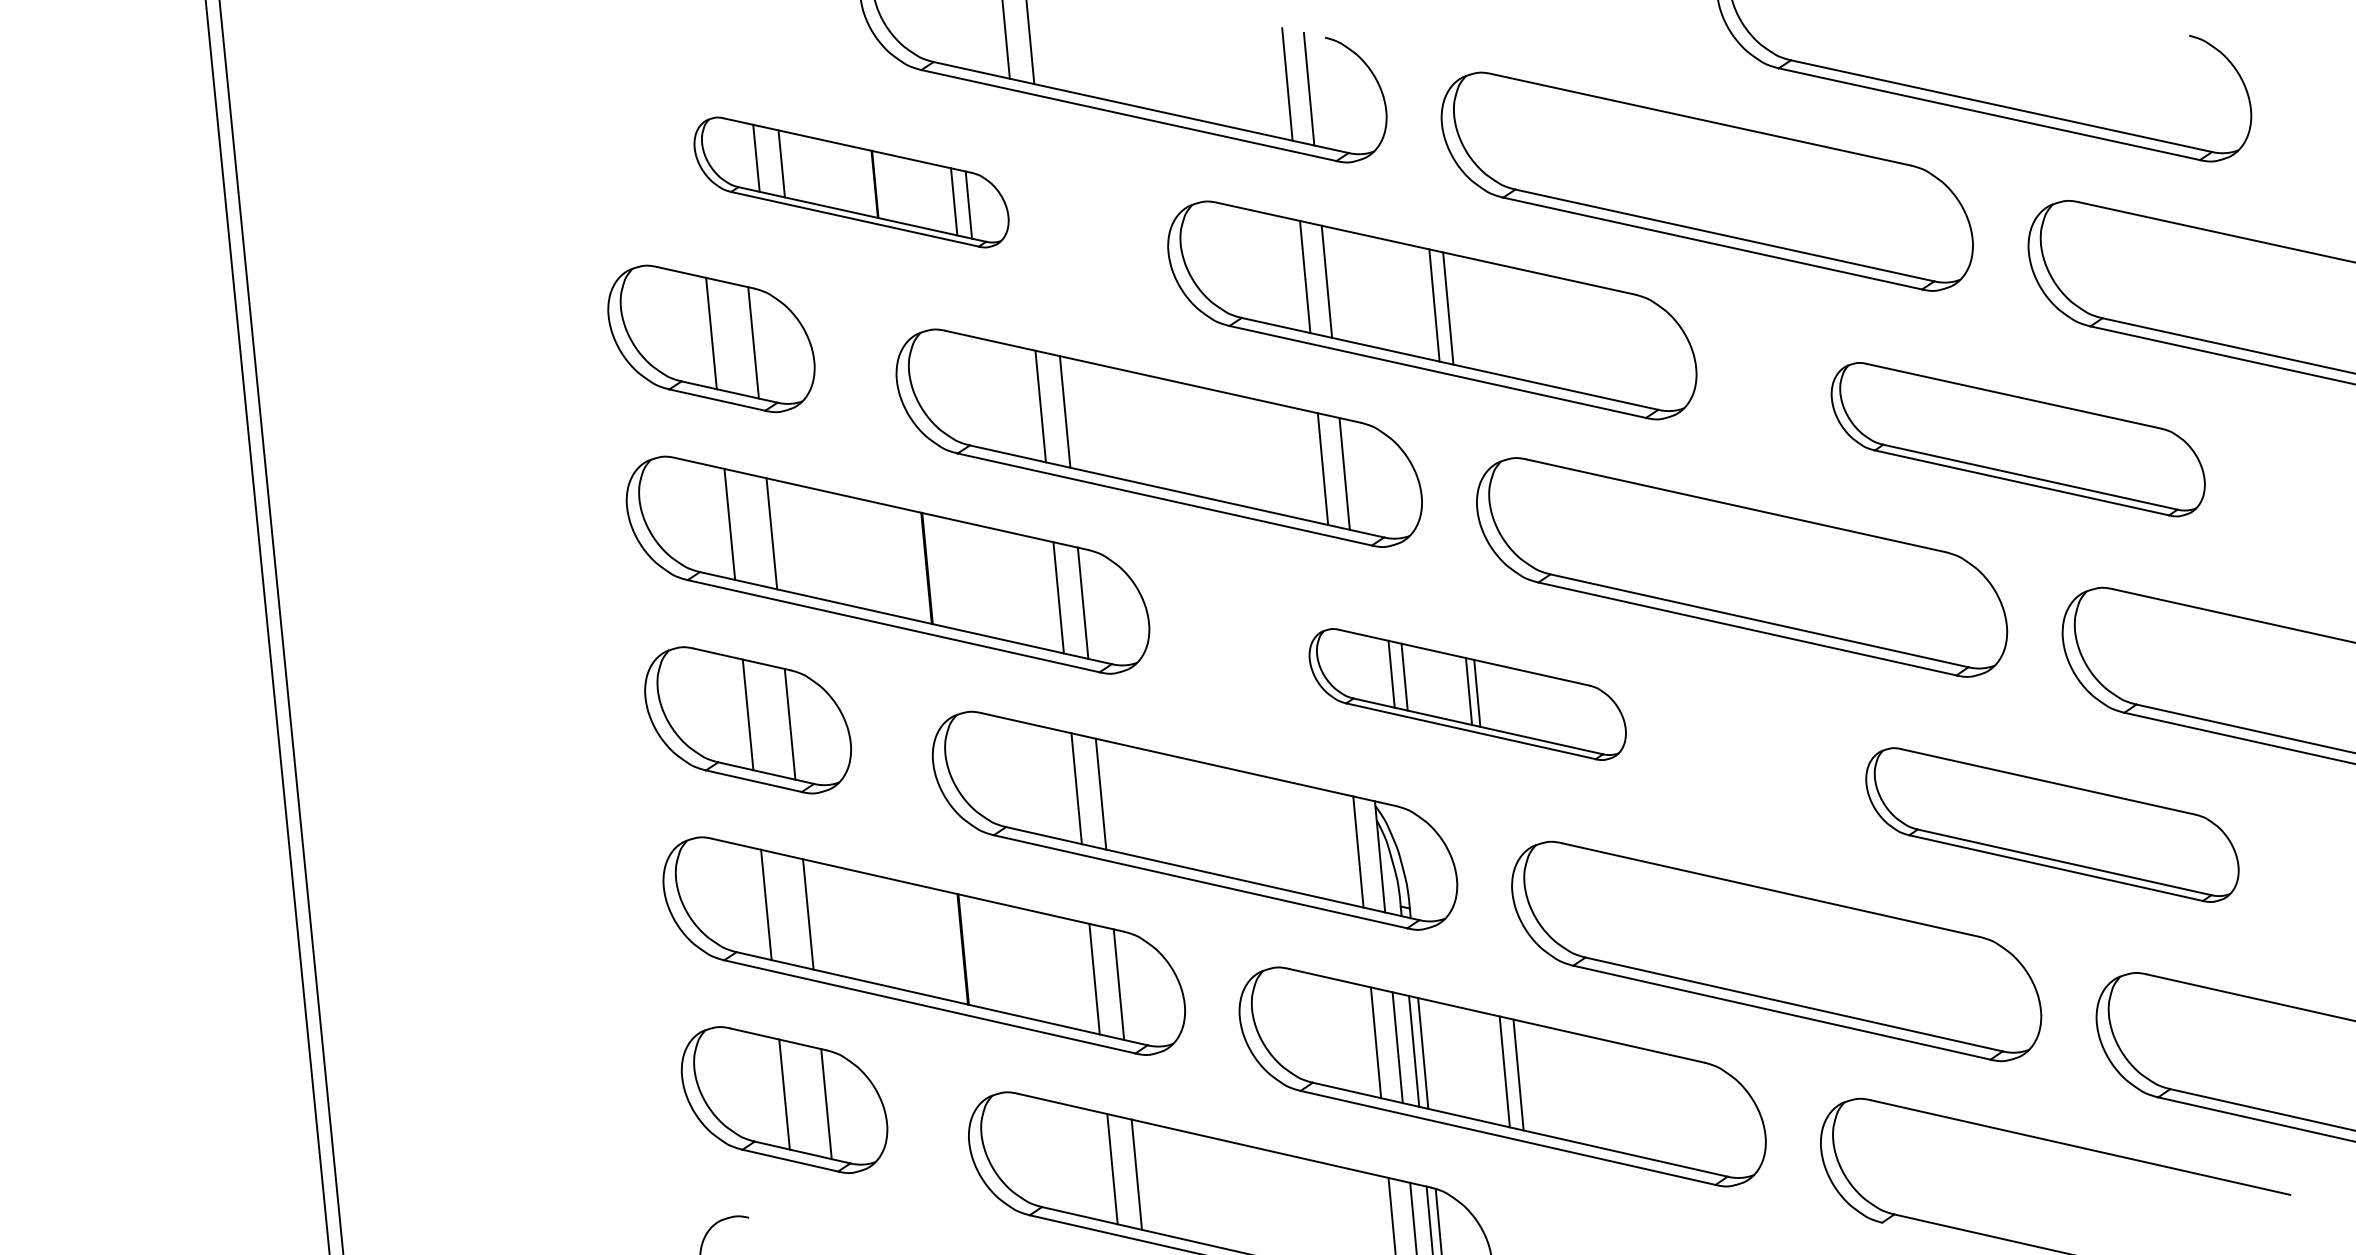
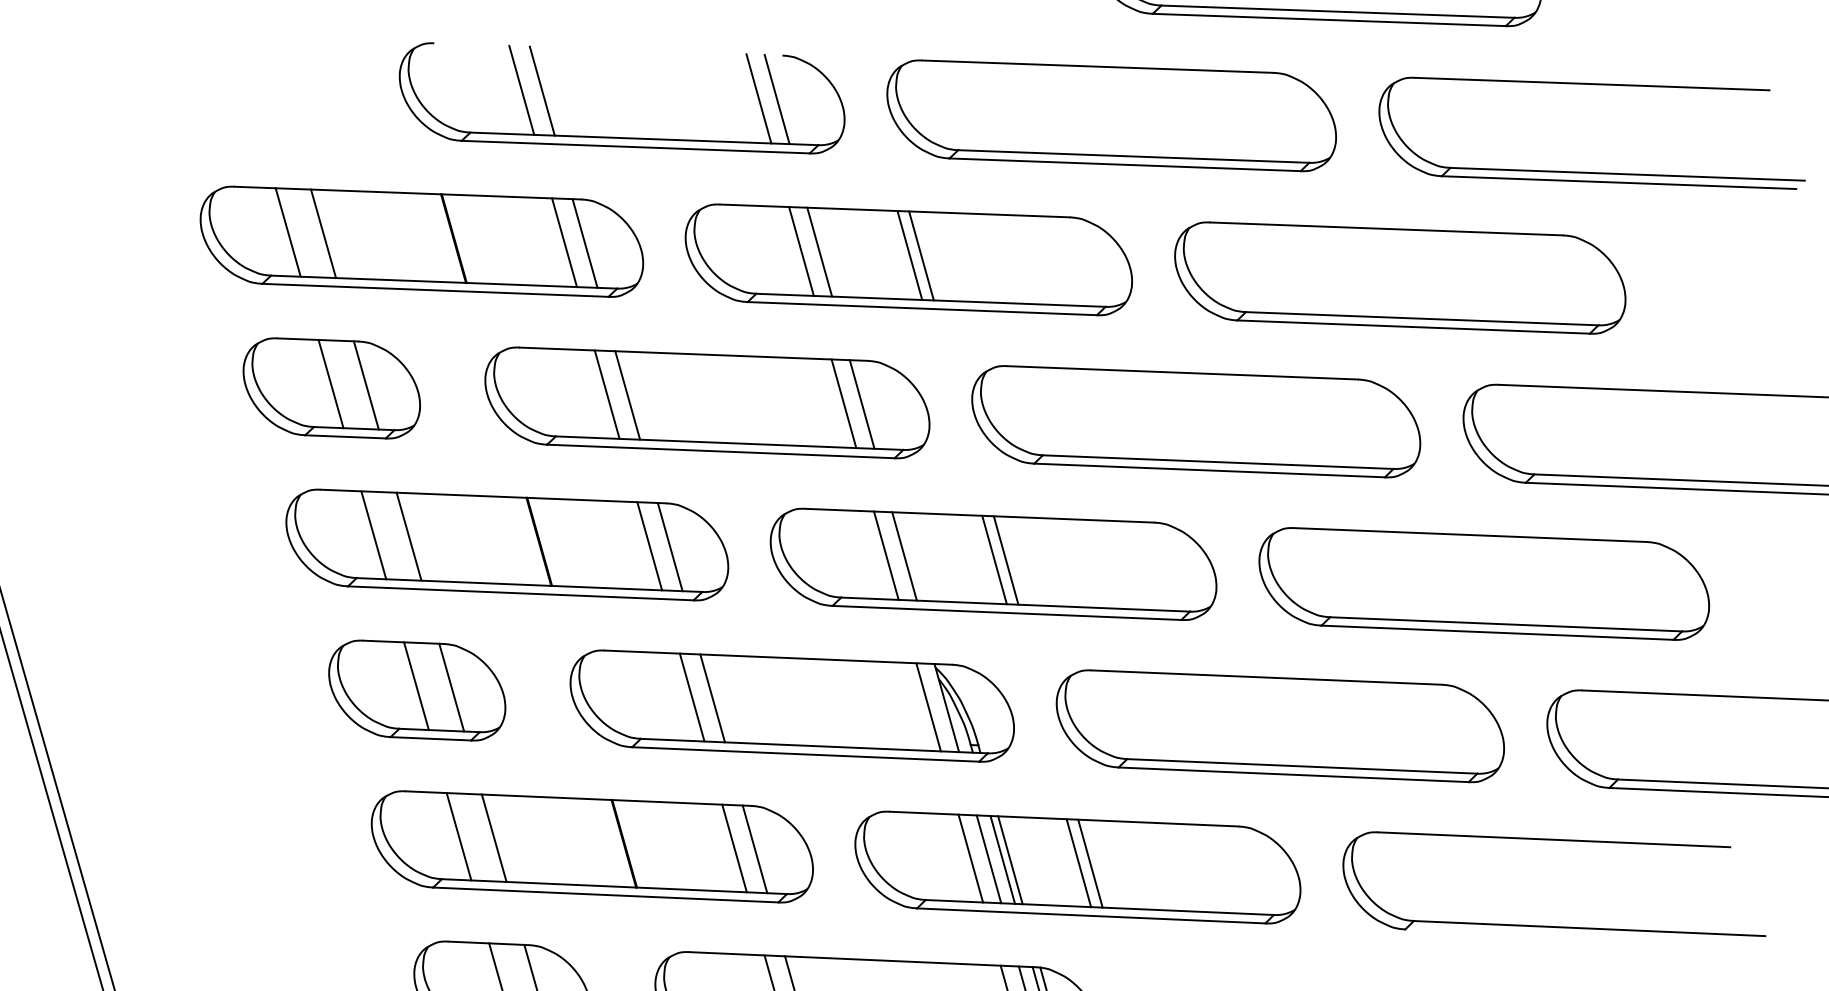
part: (851, 182) -> (421, 241), size x1.67
part: (2017, 439) -> (1399, 278), size x1.43
part: (1467, 694) -> (993, 564), size x1.67
part: (2052, 824) -> (1484, 583), size x1.43

